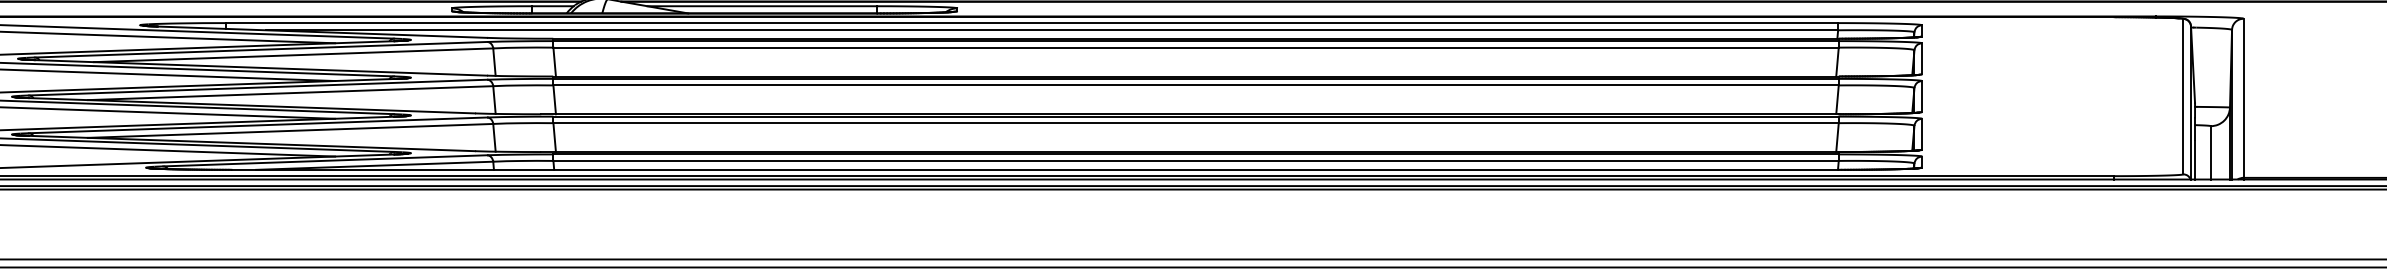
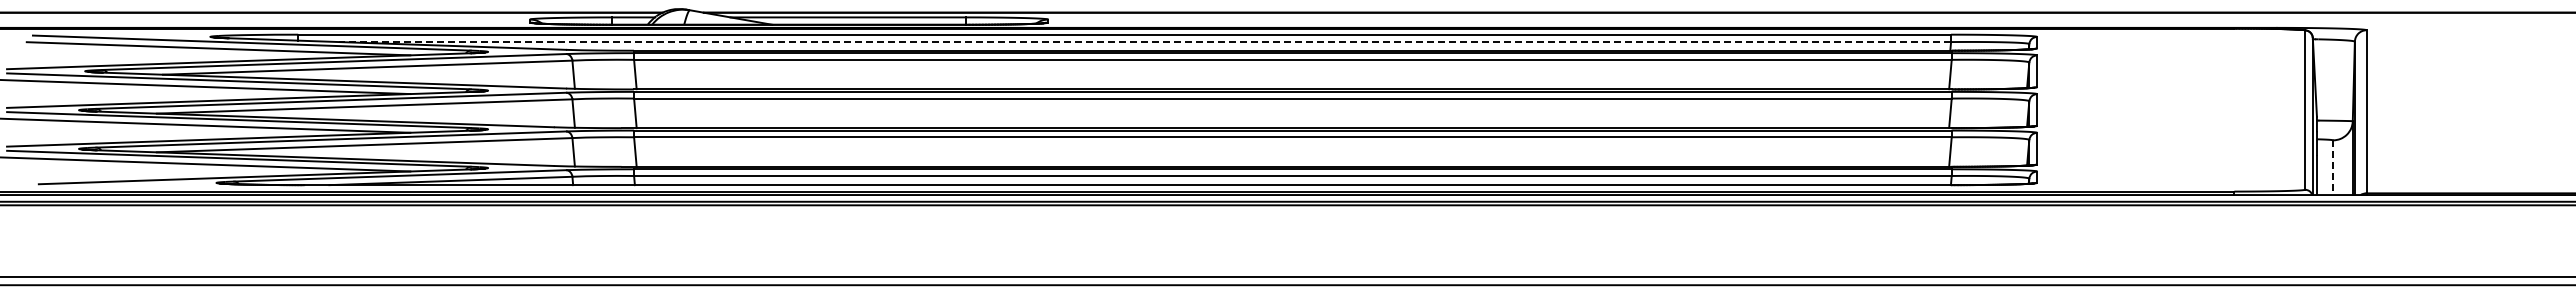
line: (1052, 30) -> (1145, 42), solid -> dashed
line: (2211, 153) -> (2333, 168), solid -> dashed

